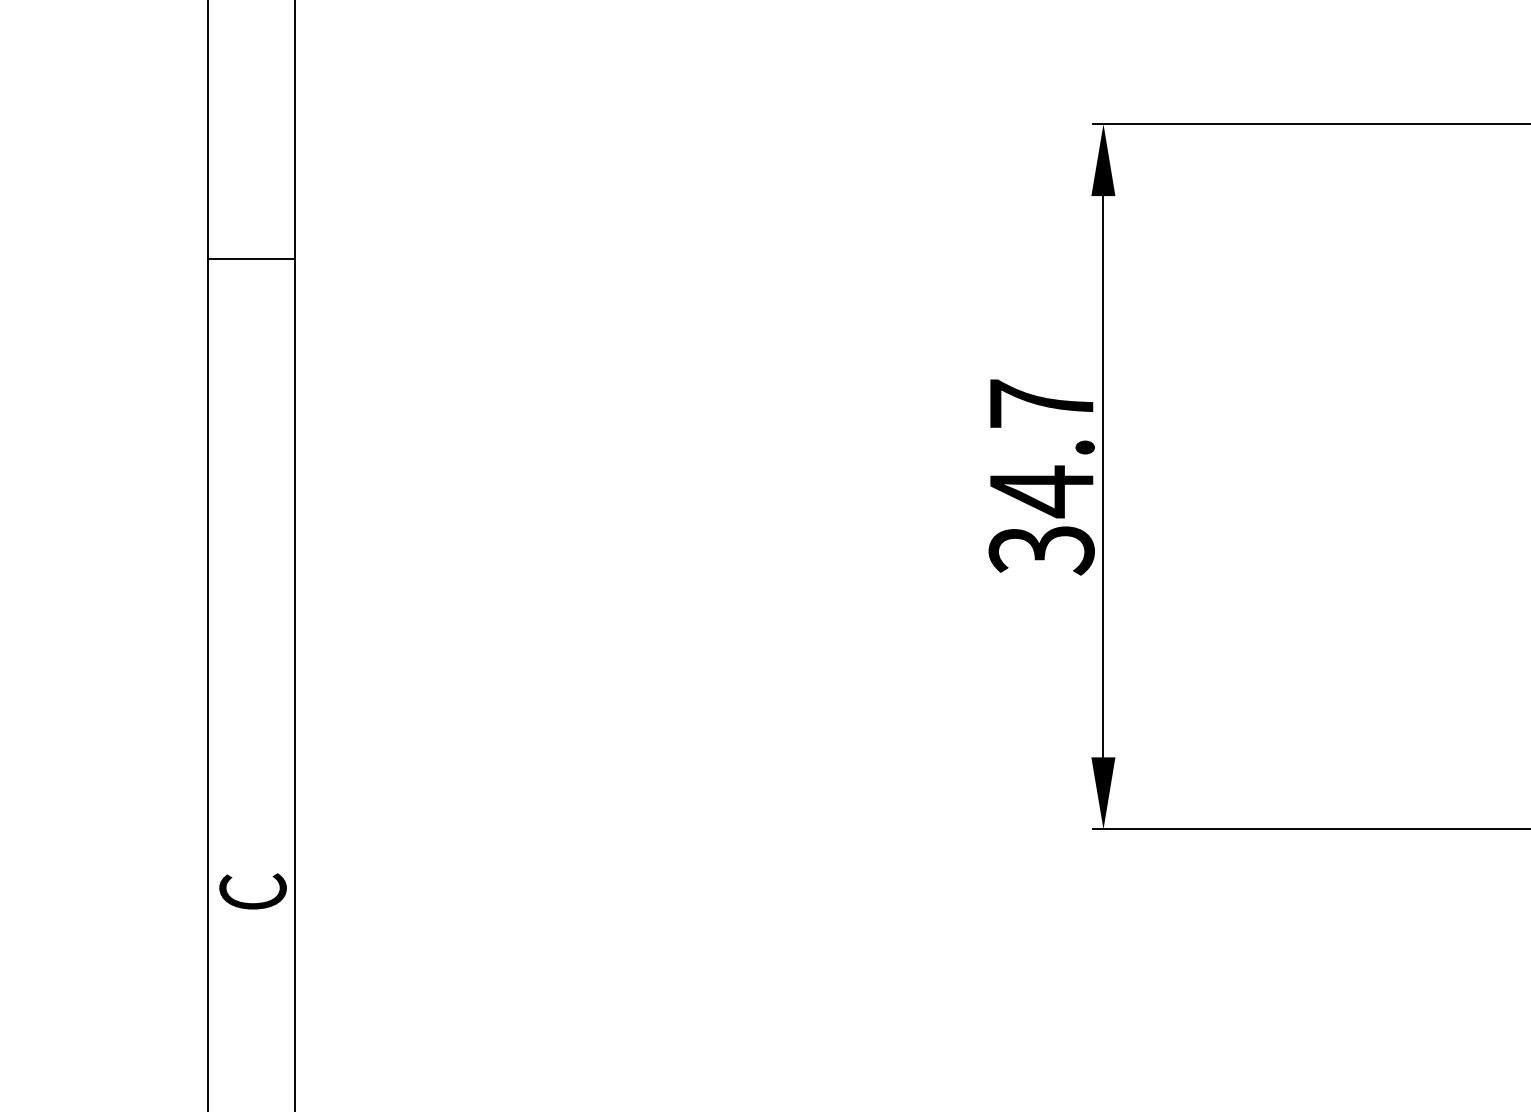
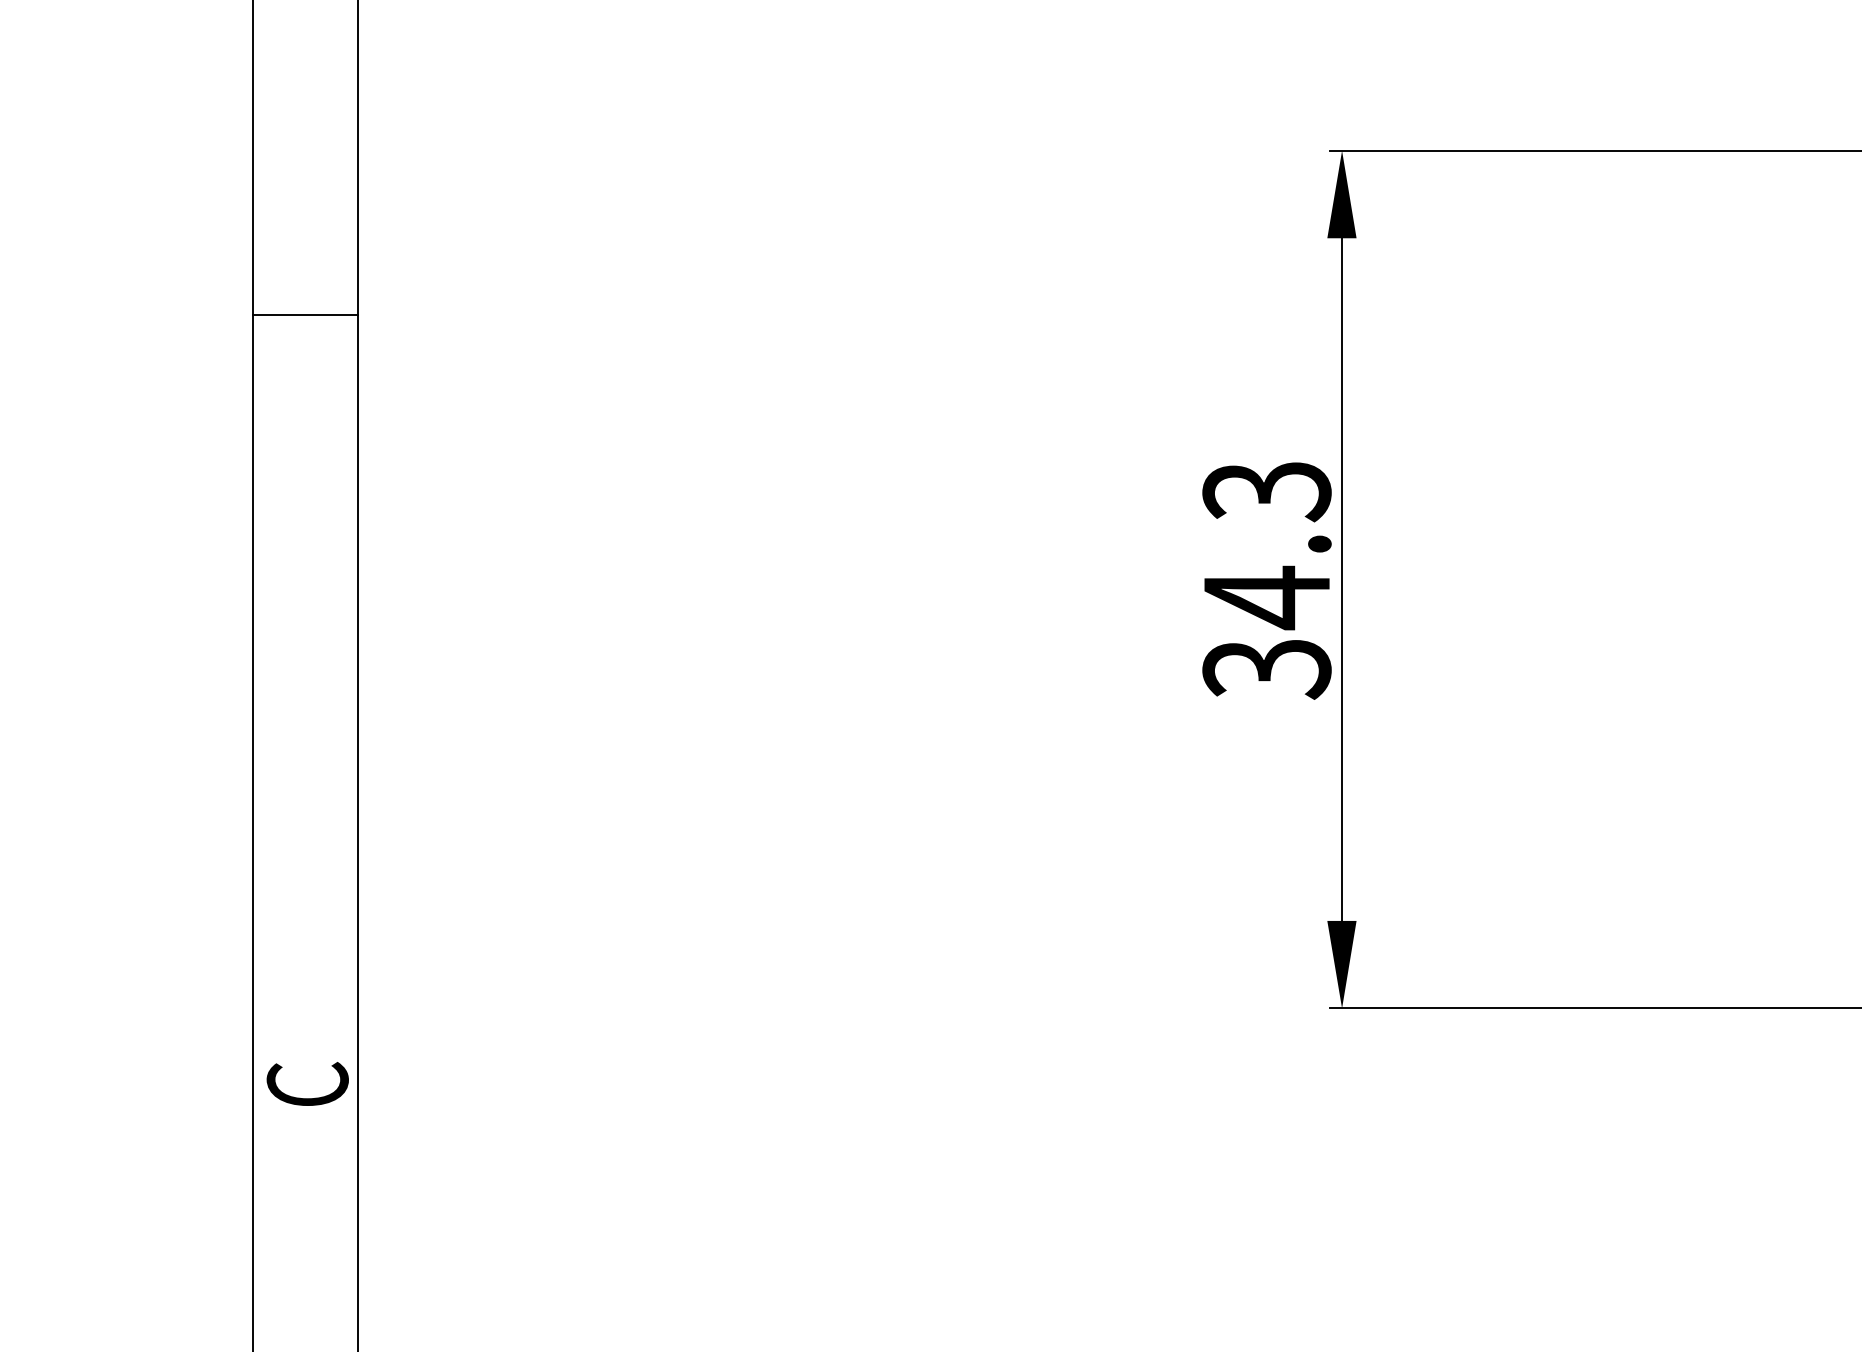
text: (1041, 404) -> (1266, 491), 34.7 -> 34.3

